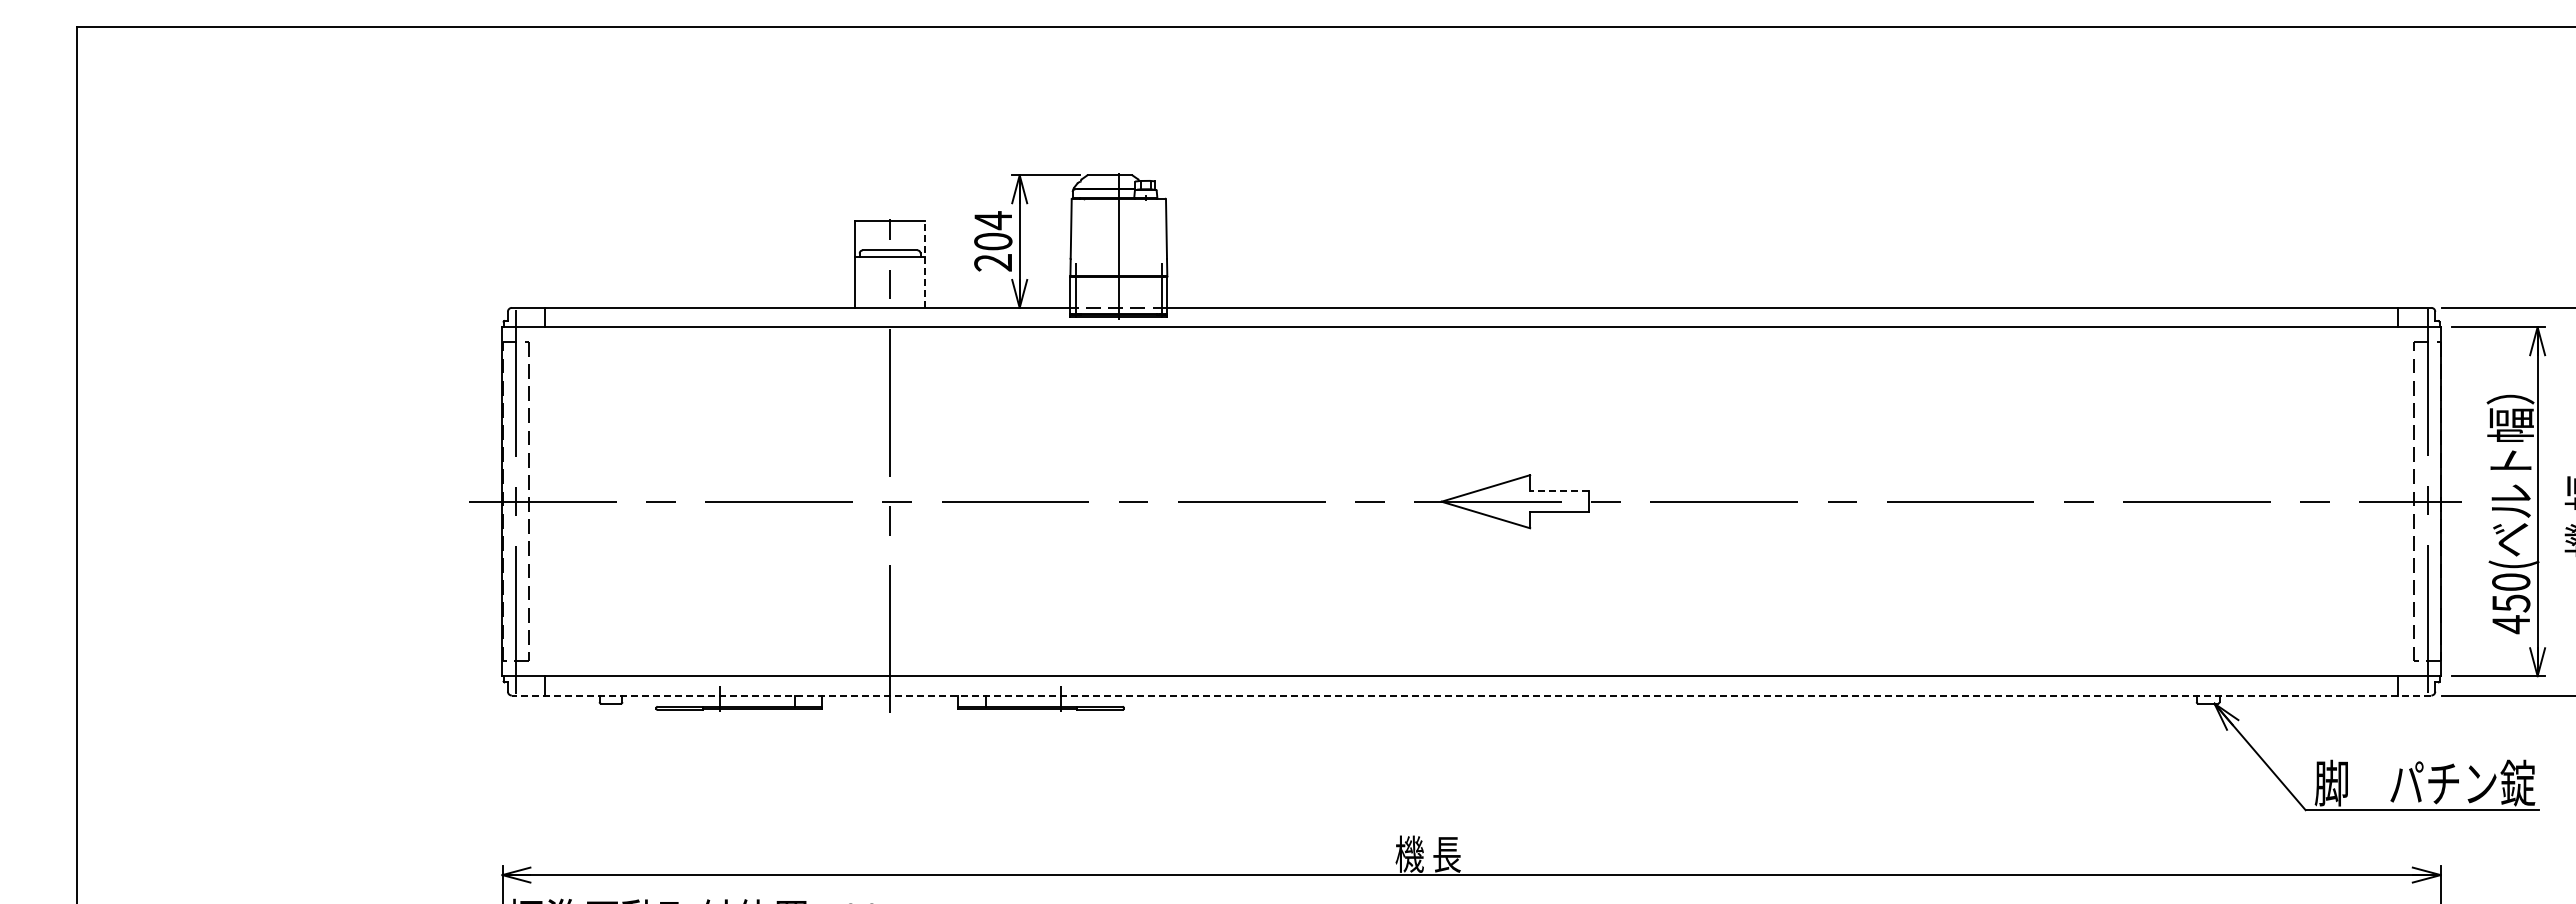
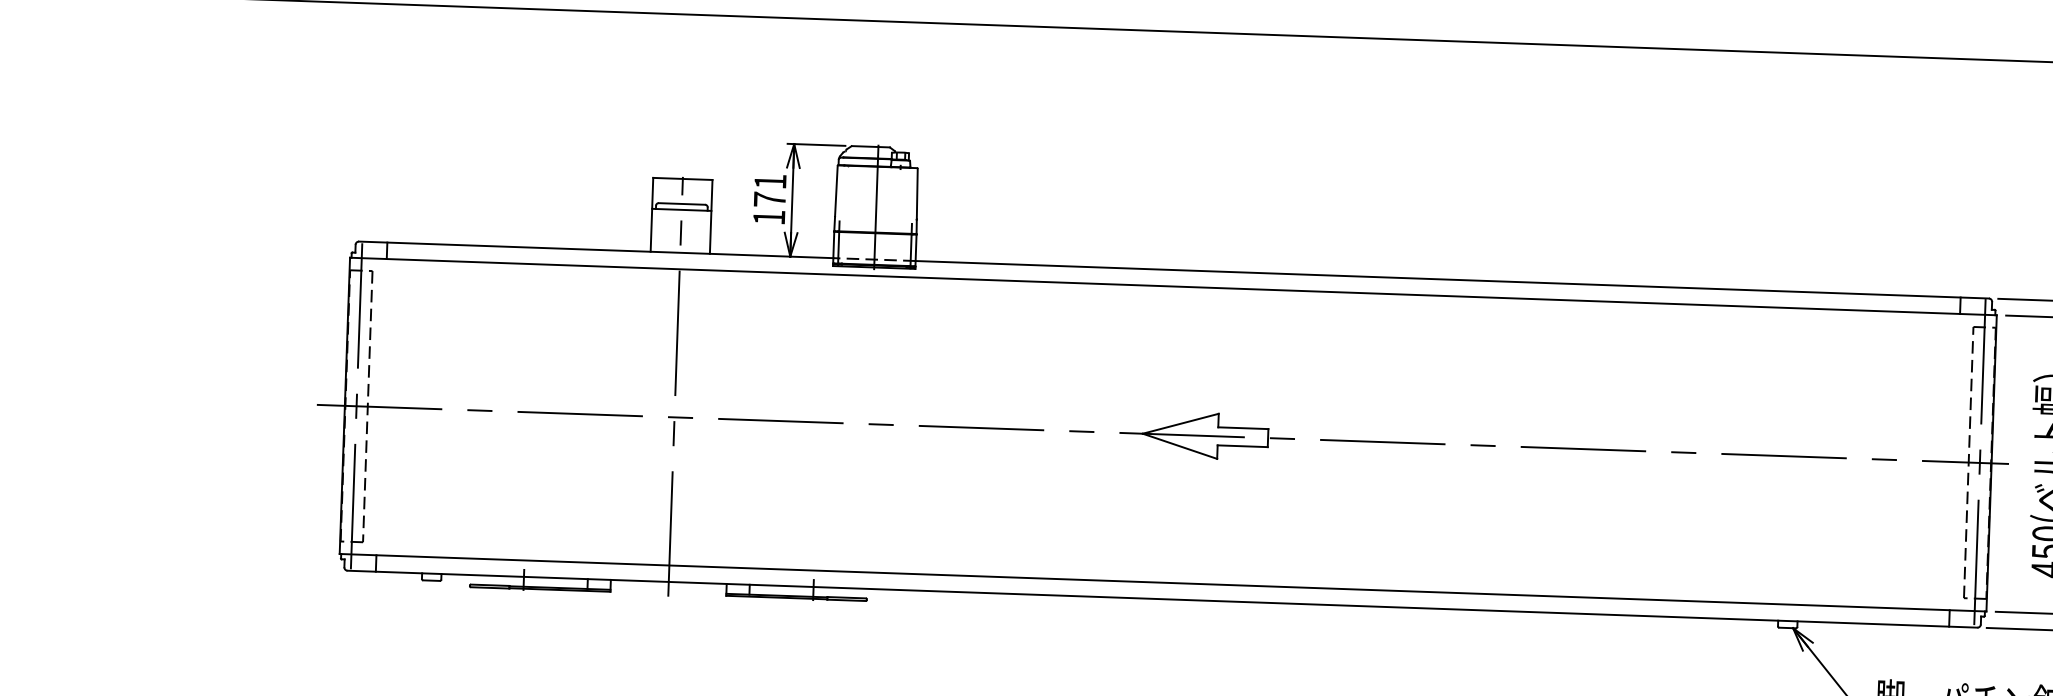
text: (993, 241) -> (770, 199), 204 -> 171
line: (925, 263) -> (711, 216), dashed -> solid
line: (1559, 491) -> (1243, 428), dashed -> solid
line: (1471, 695) -> (1162, 599), dashed -> solid

